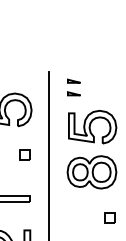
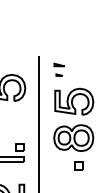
part: (73, 93) -> (58, 74), size x0.6
part: (24, 154) -> (19, 147), moved
part: (109, 217) -> (78, 165), moved

